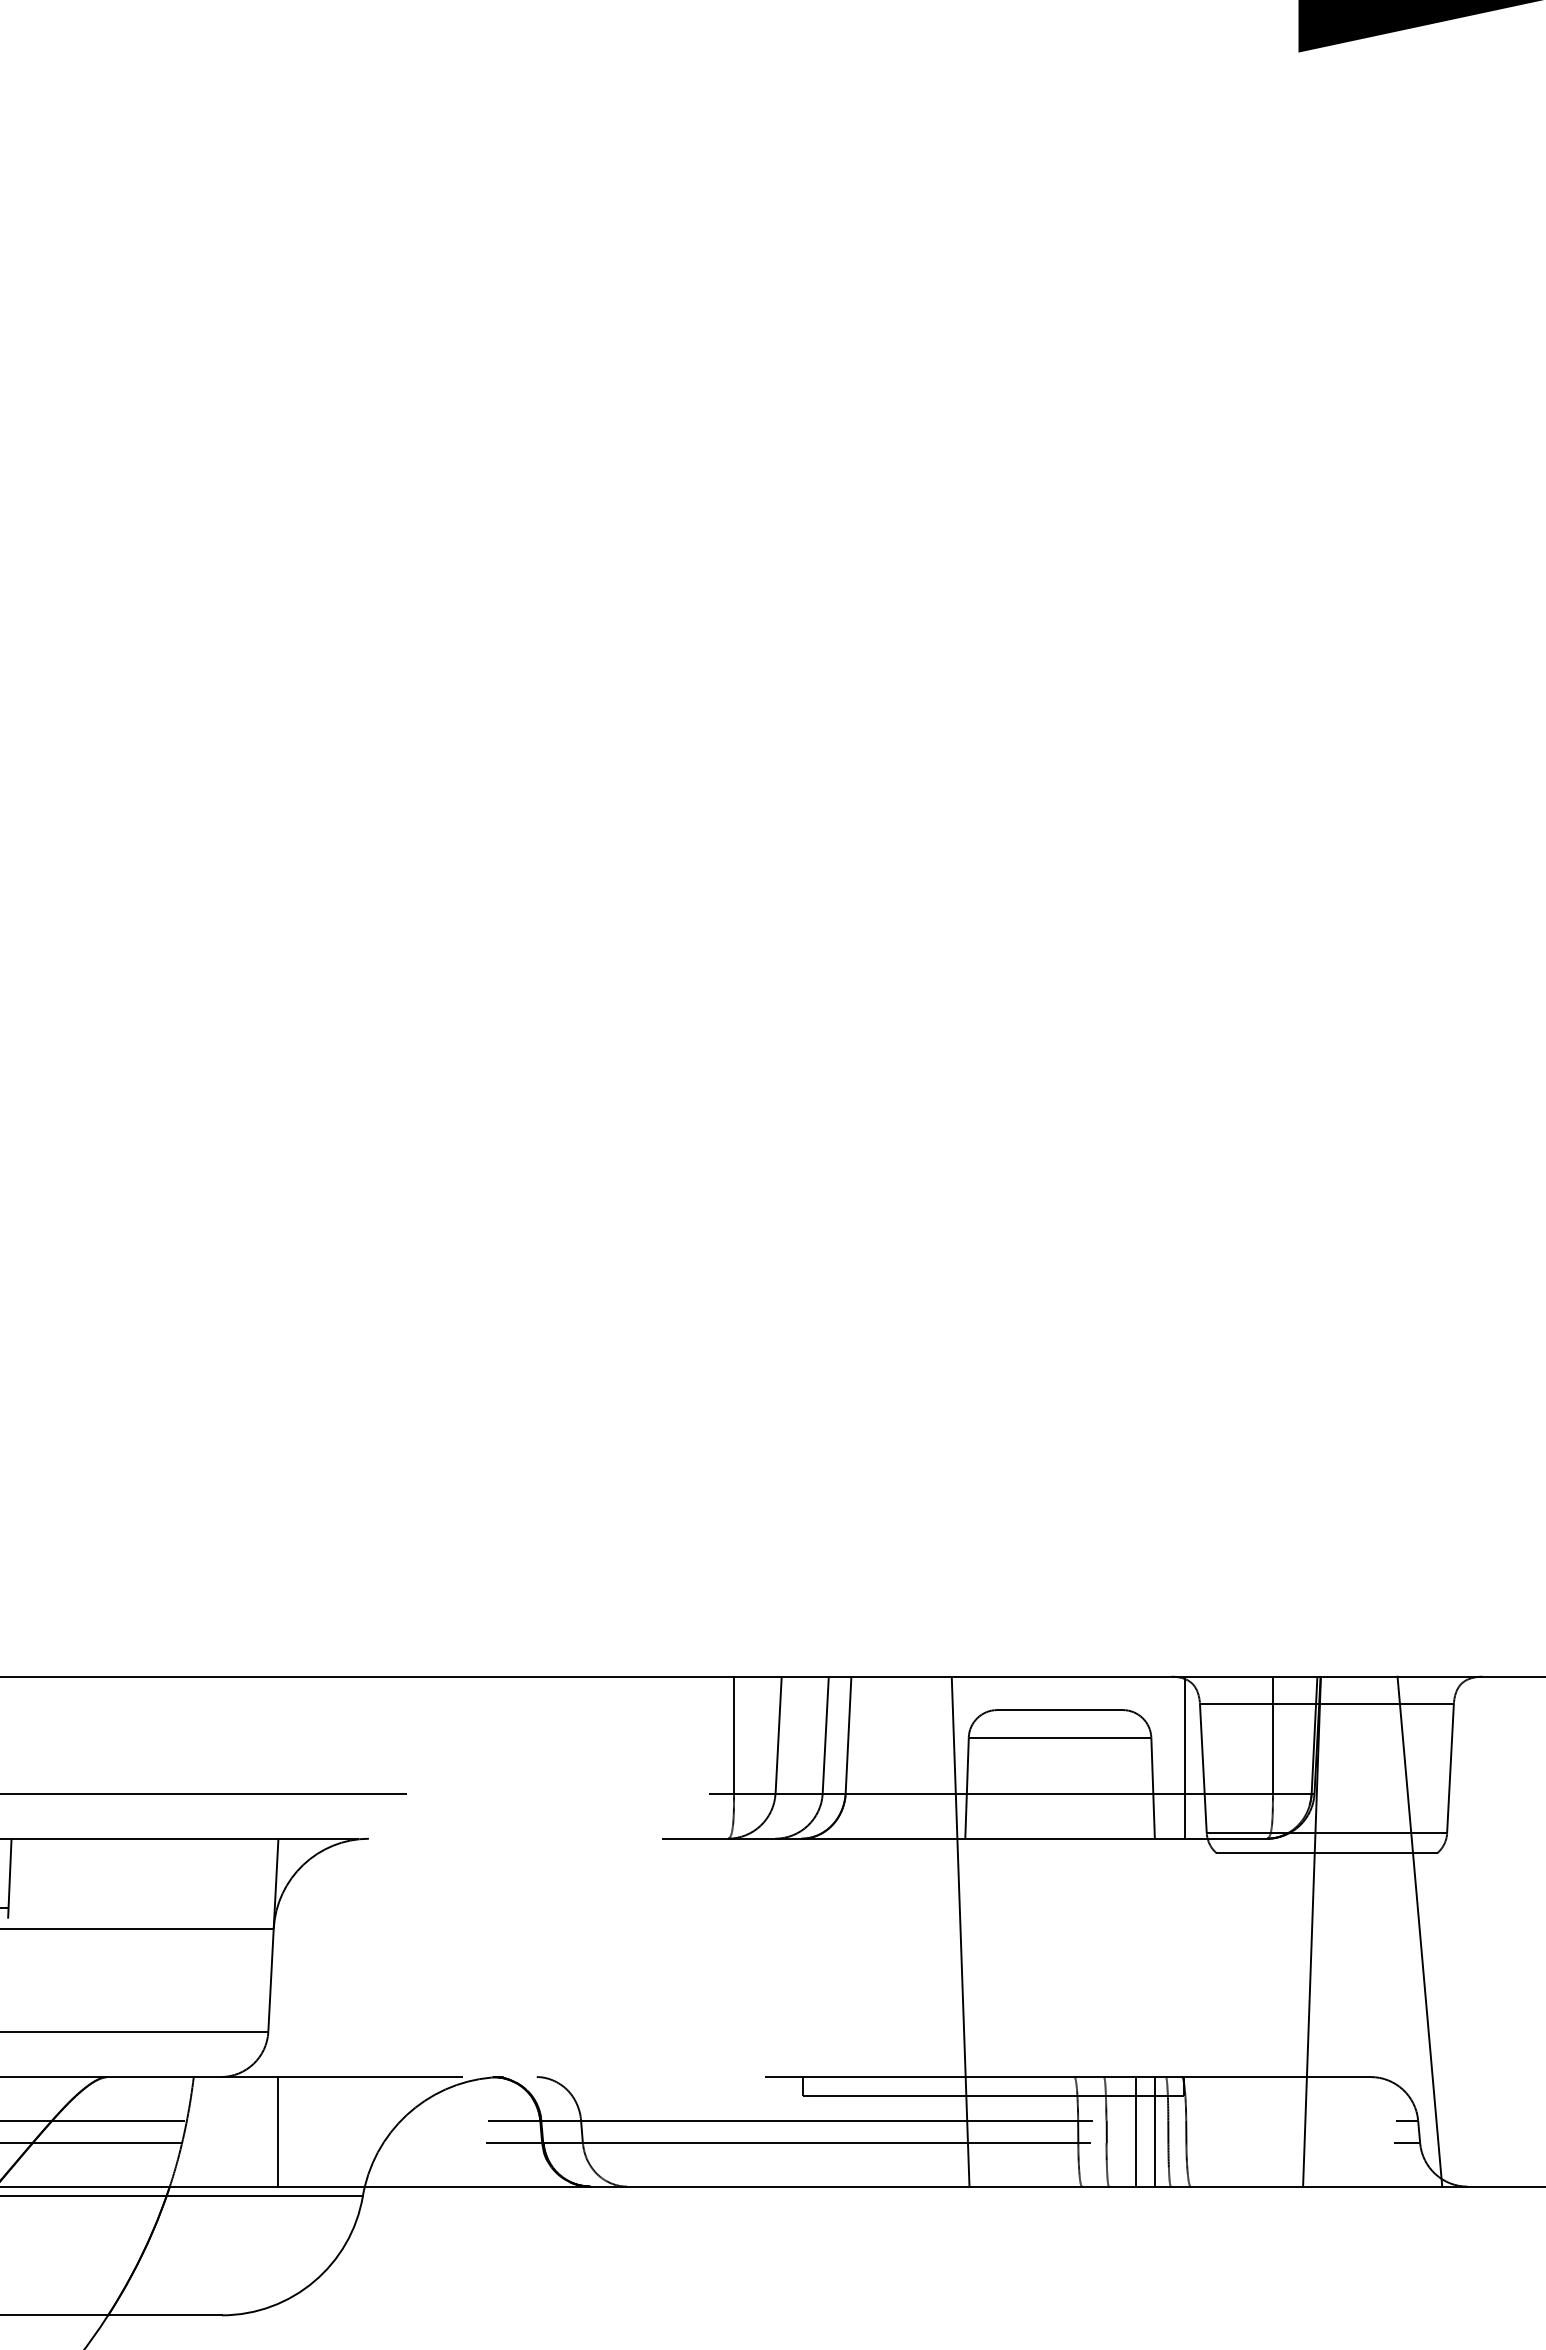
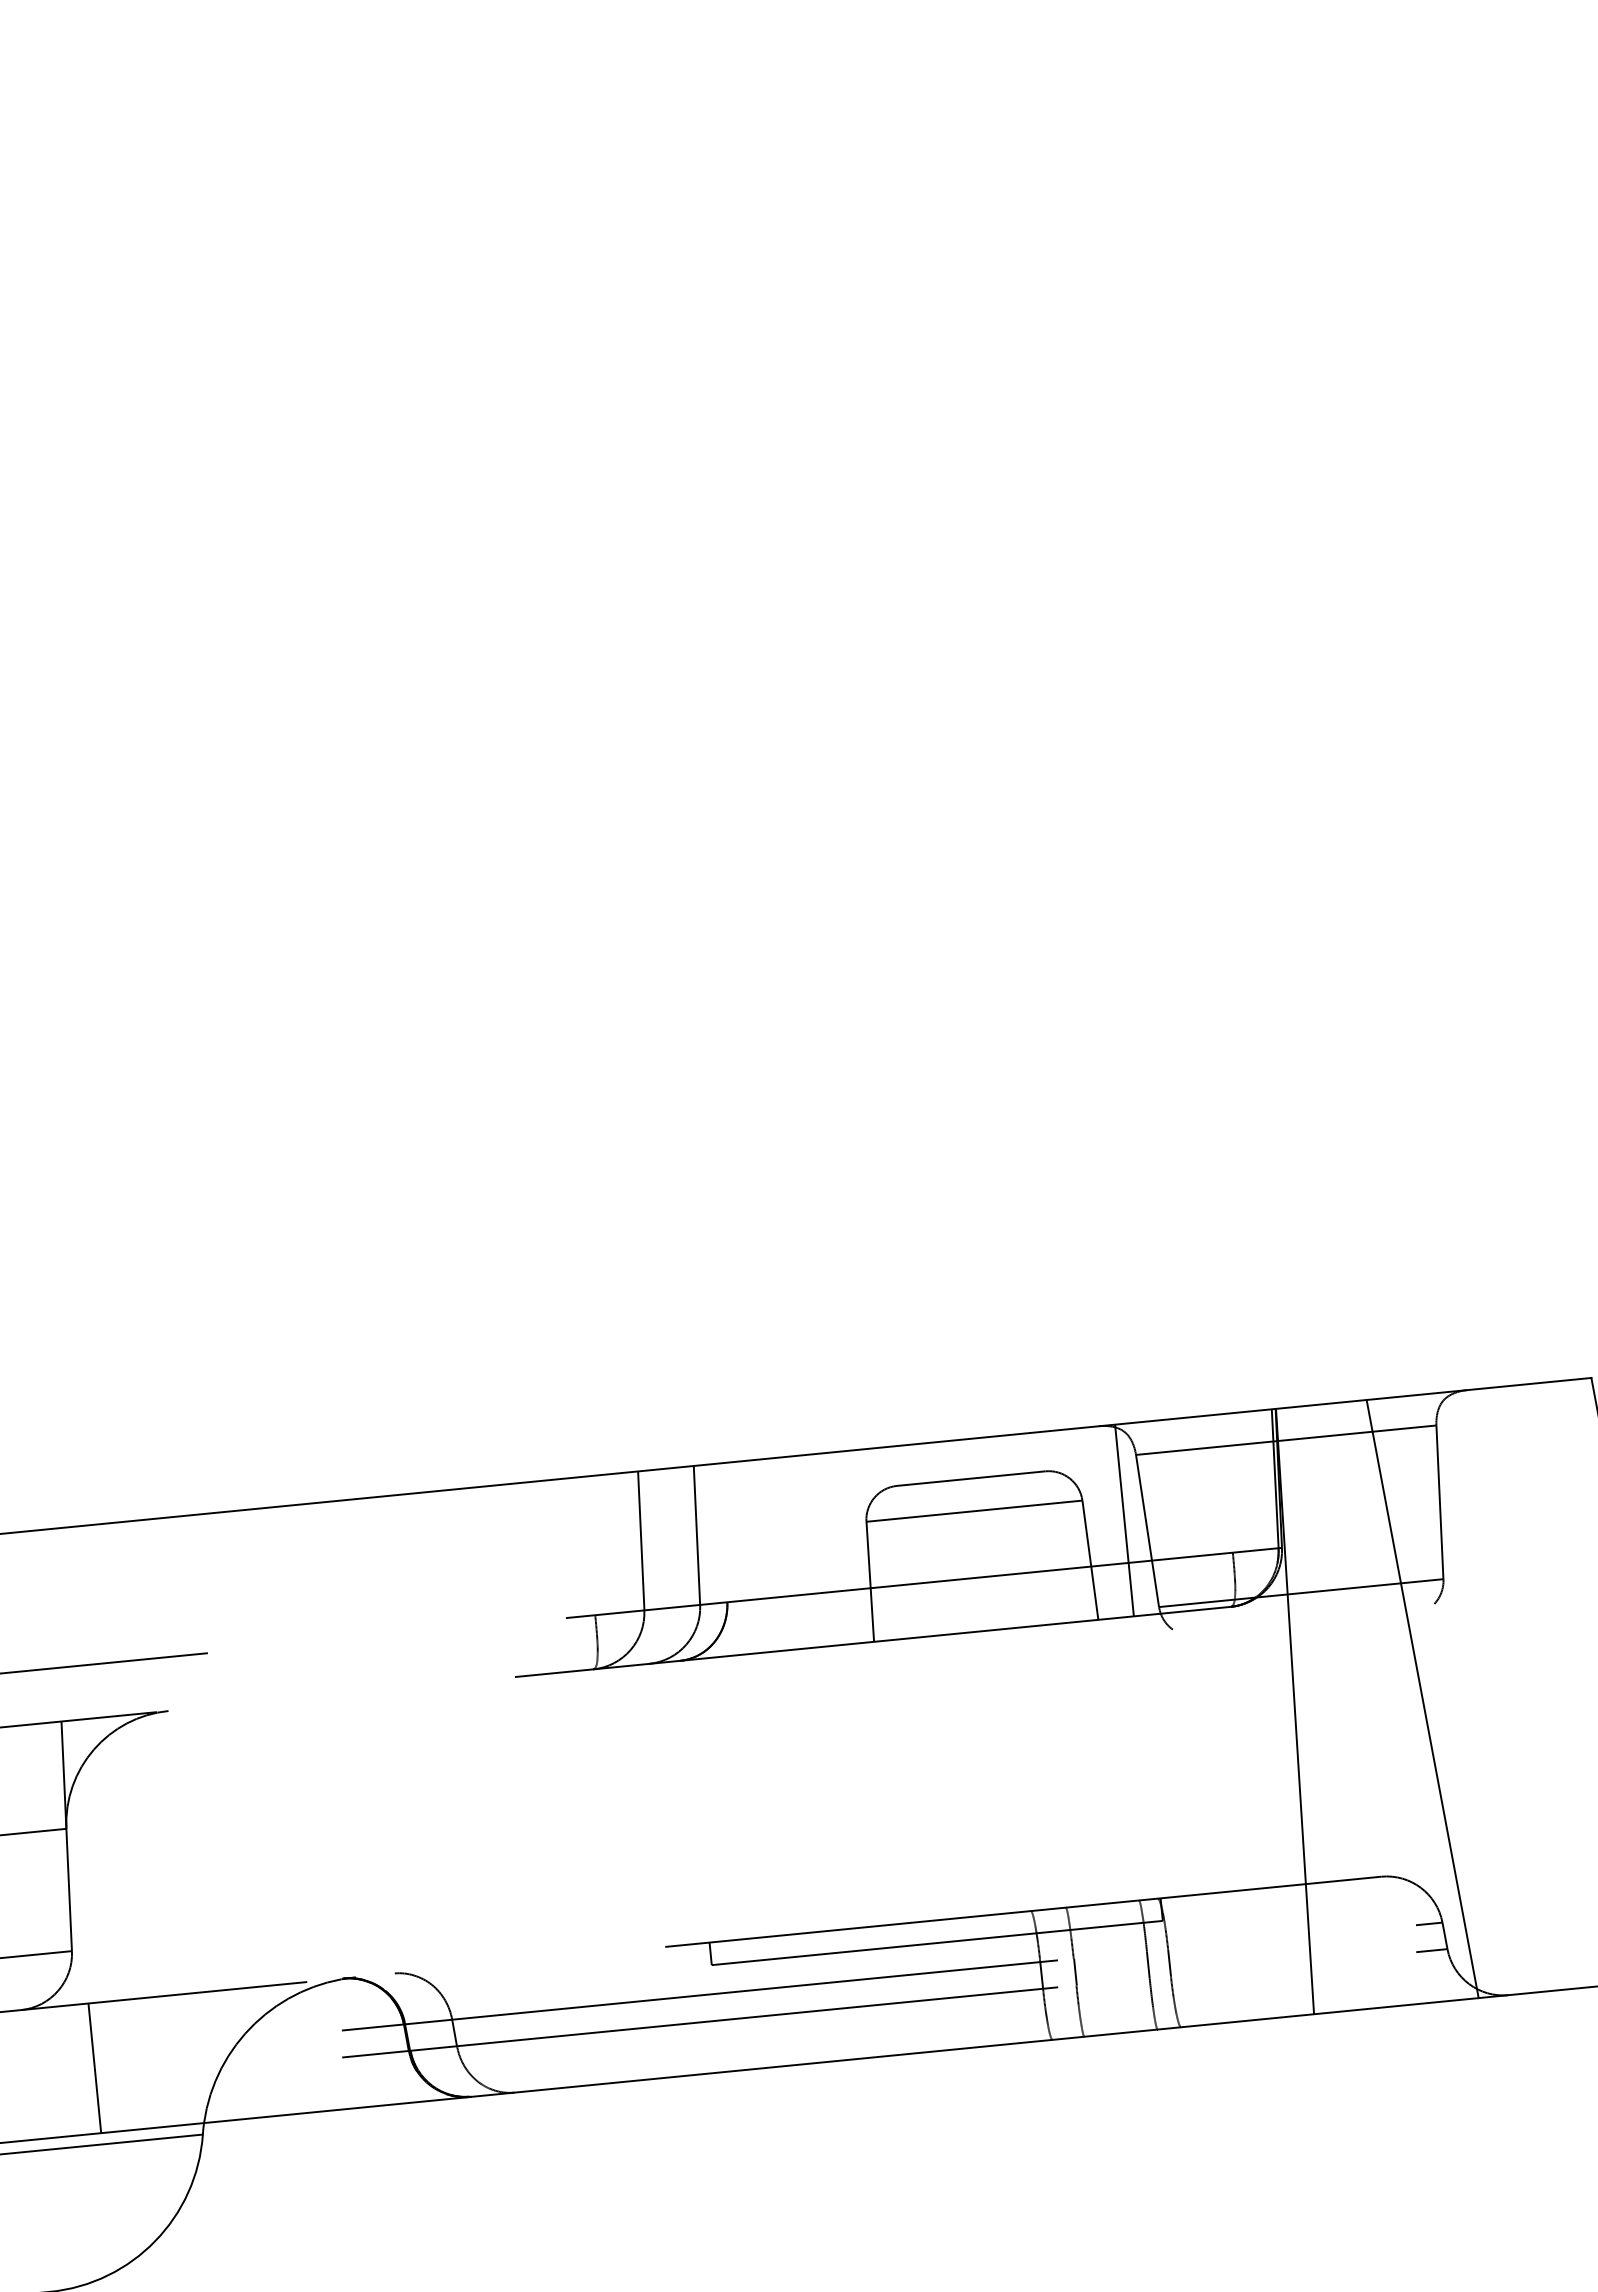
line: (734, 1734) -> (588, 1545), removed
line: (848, 1734) -> (723, 1532), removed
line: (1272, 1734) -> (1225, 1482), removed
line: (1326, 1853) -> (1303, 1617), removed
line: (960, 1931) -> (879, 1752), removed
line: (1136, 2131) -> (1110, 1968), removed
line: (1155, 2131) -> (1133, 1966), removed

